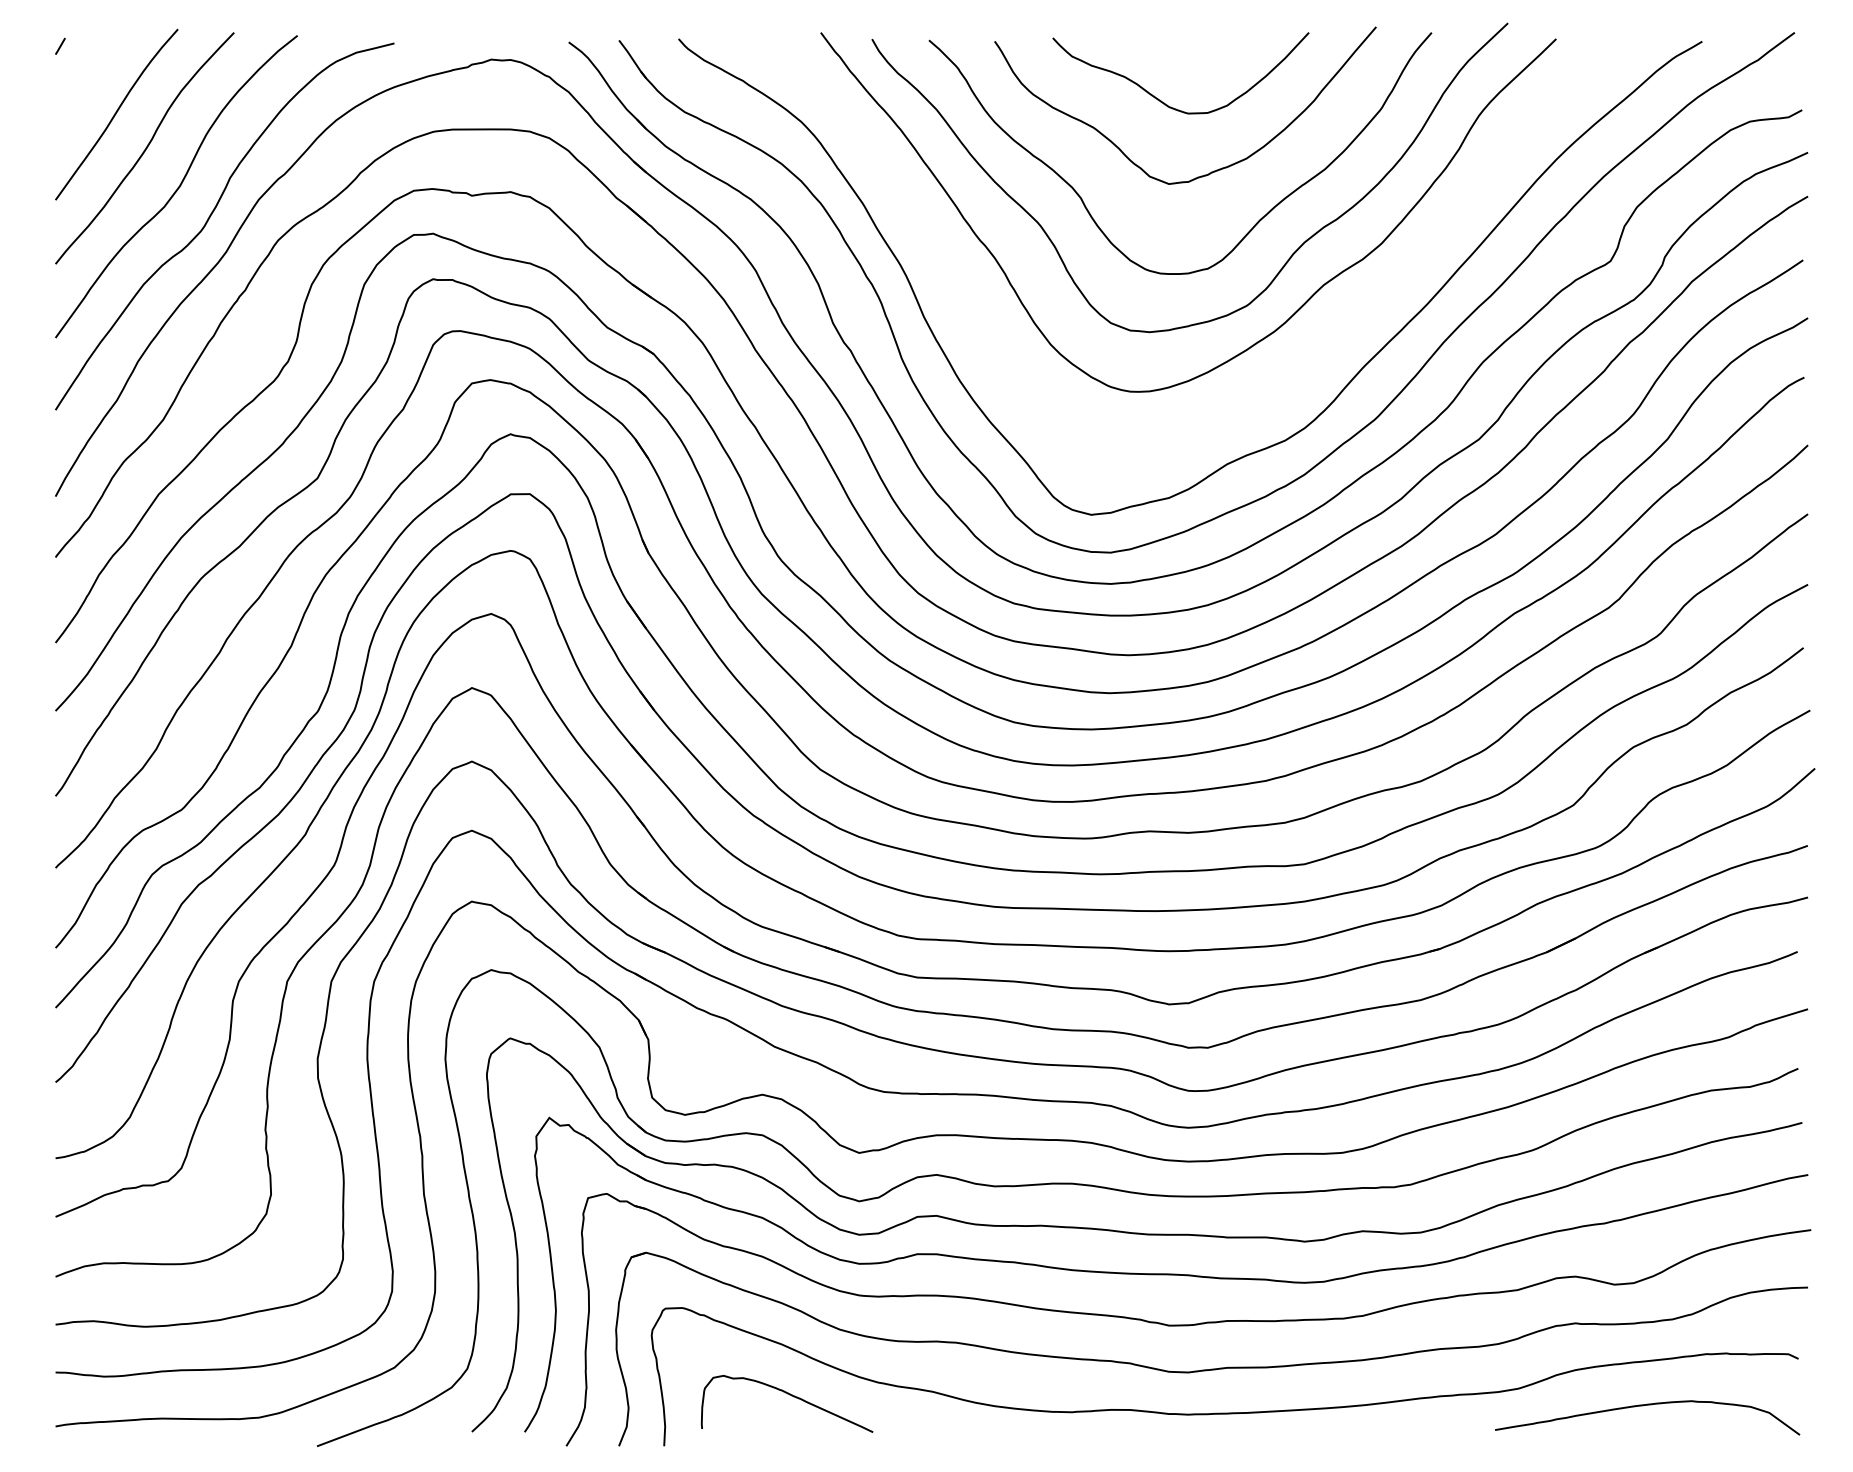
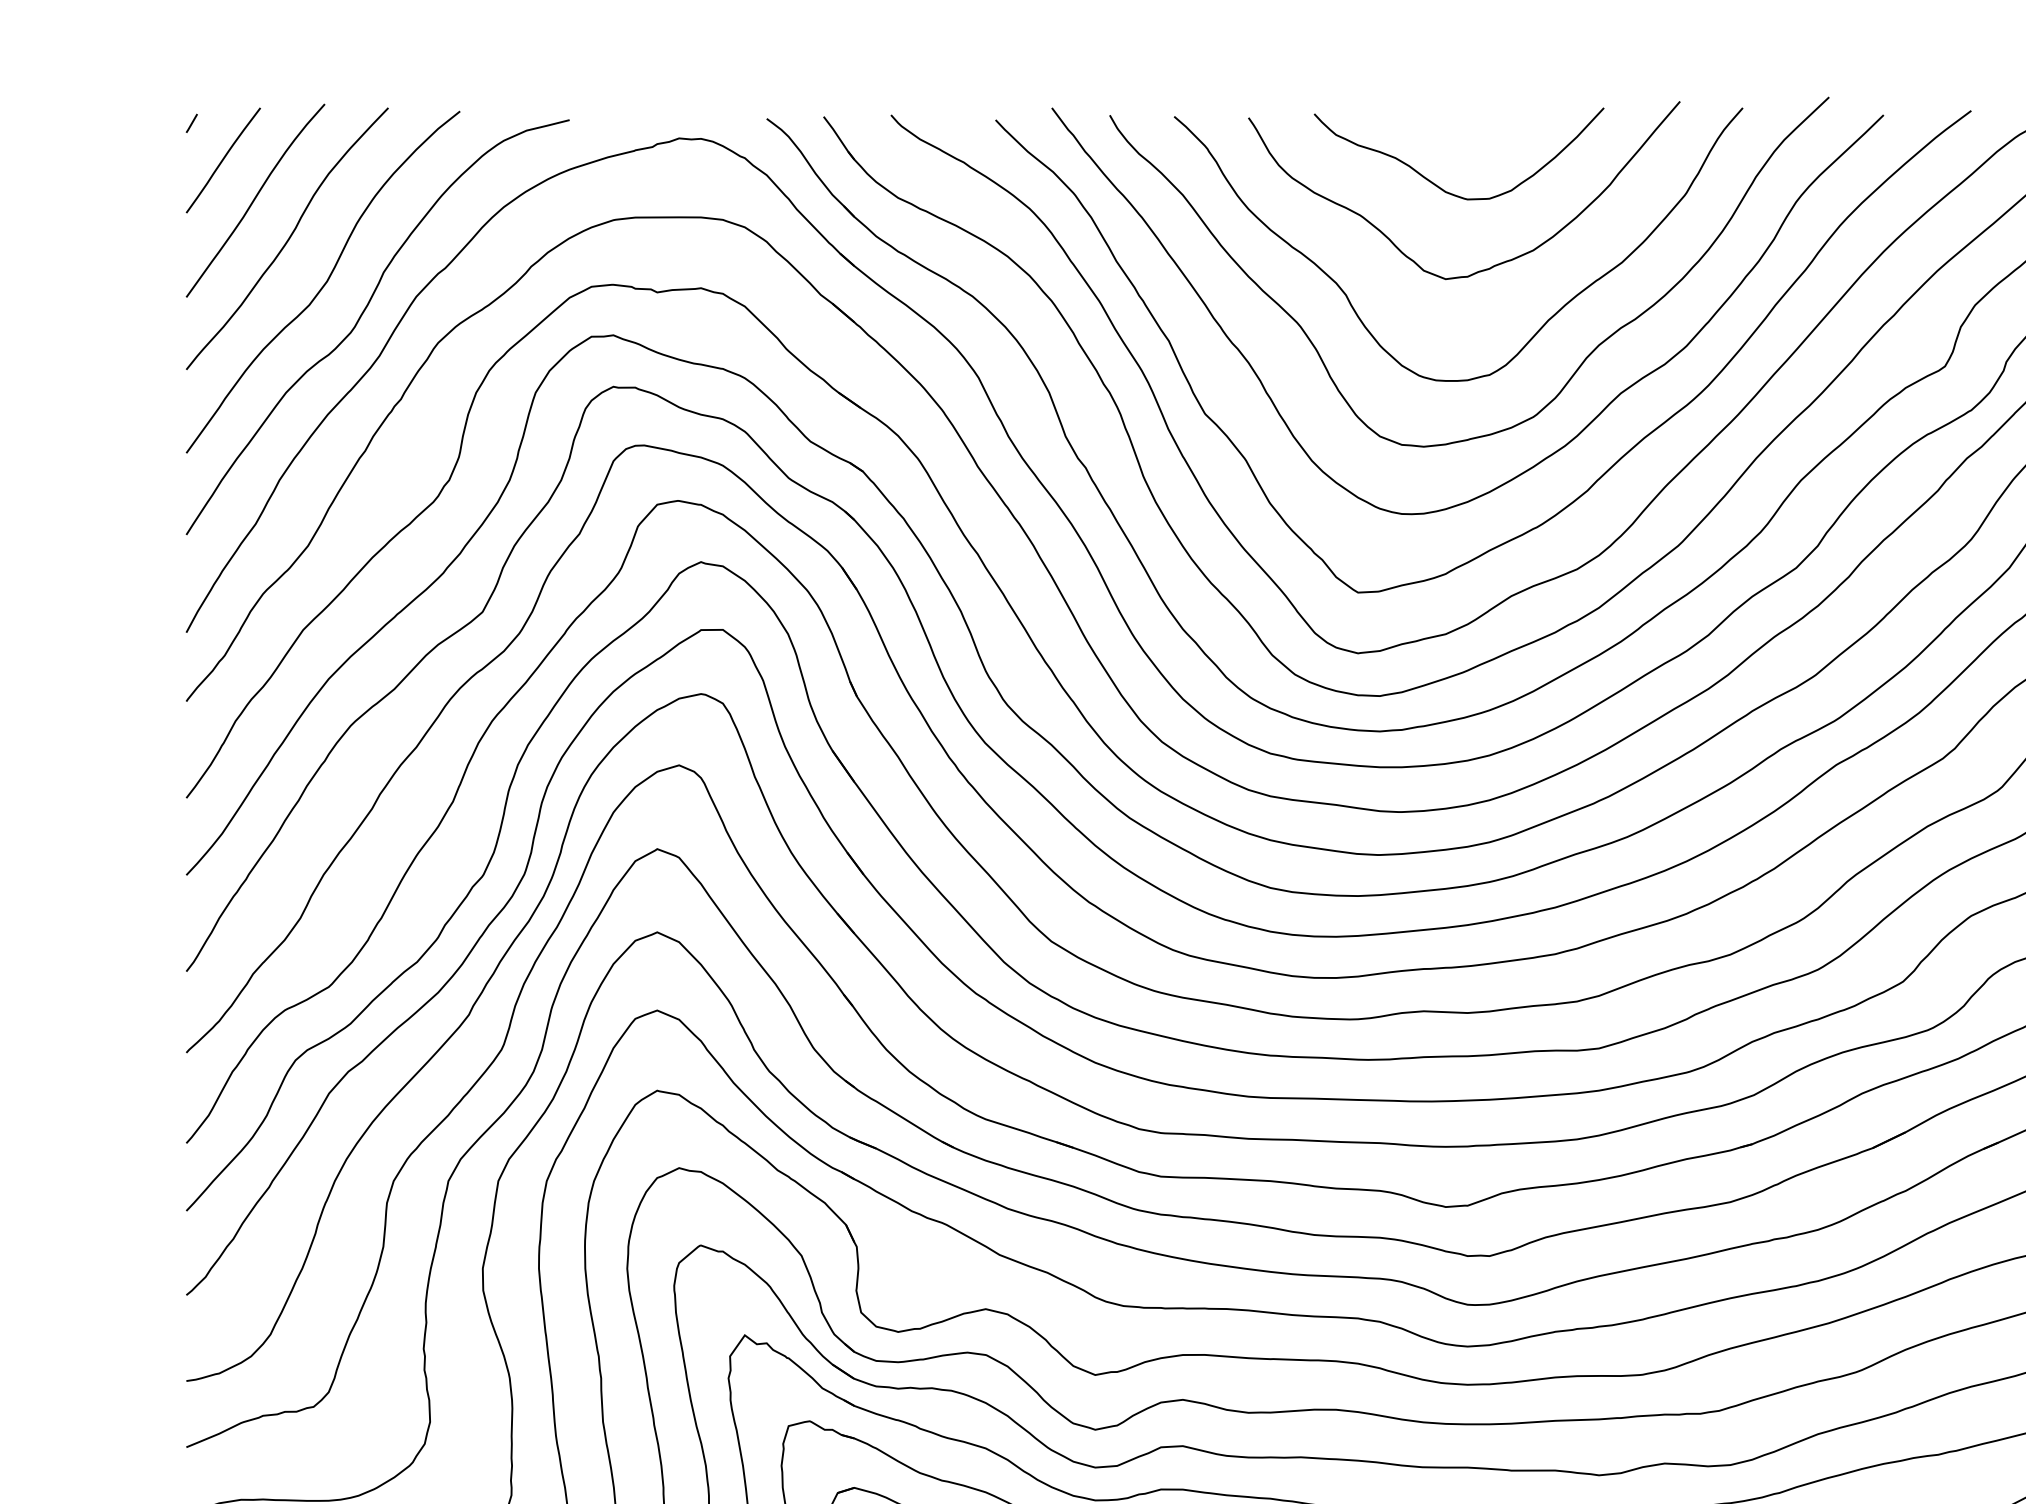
curve: (88, 78) -> (223, 159), added
curve: (1308, 355) -> (1603, 473), added

